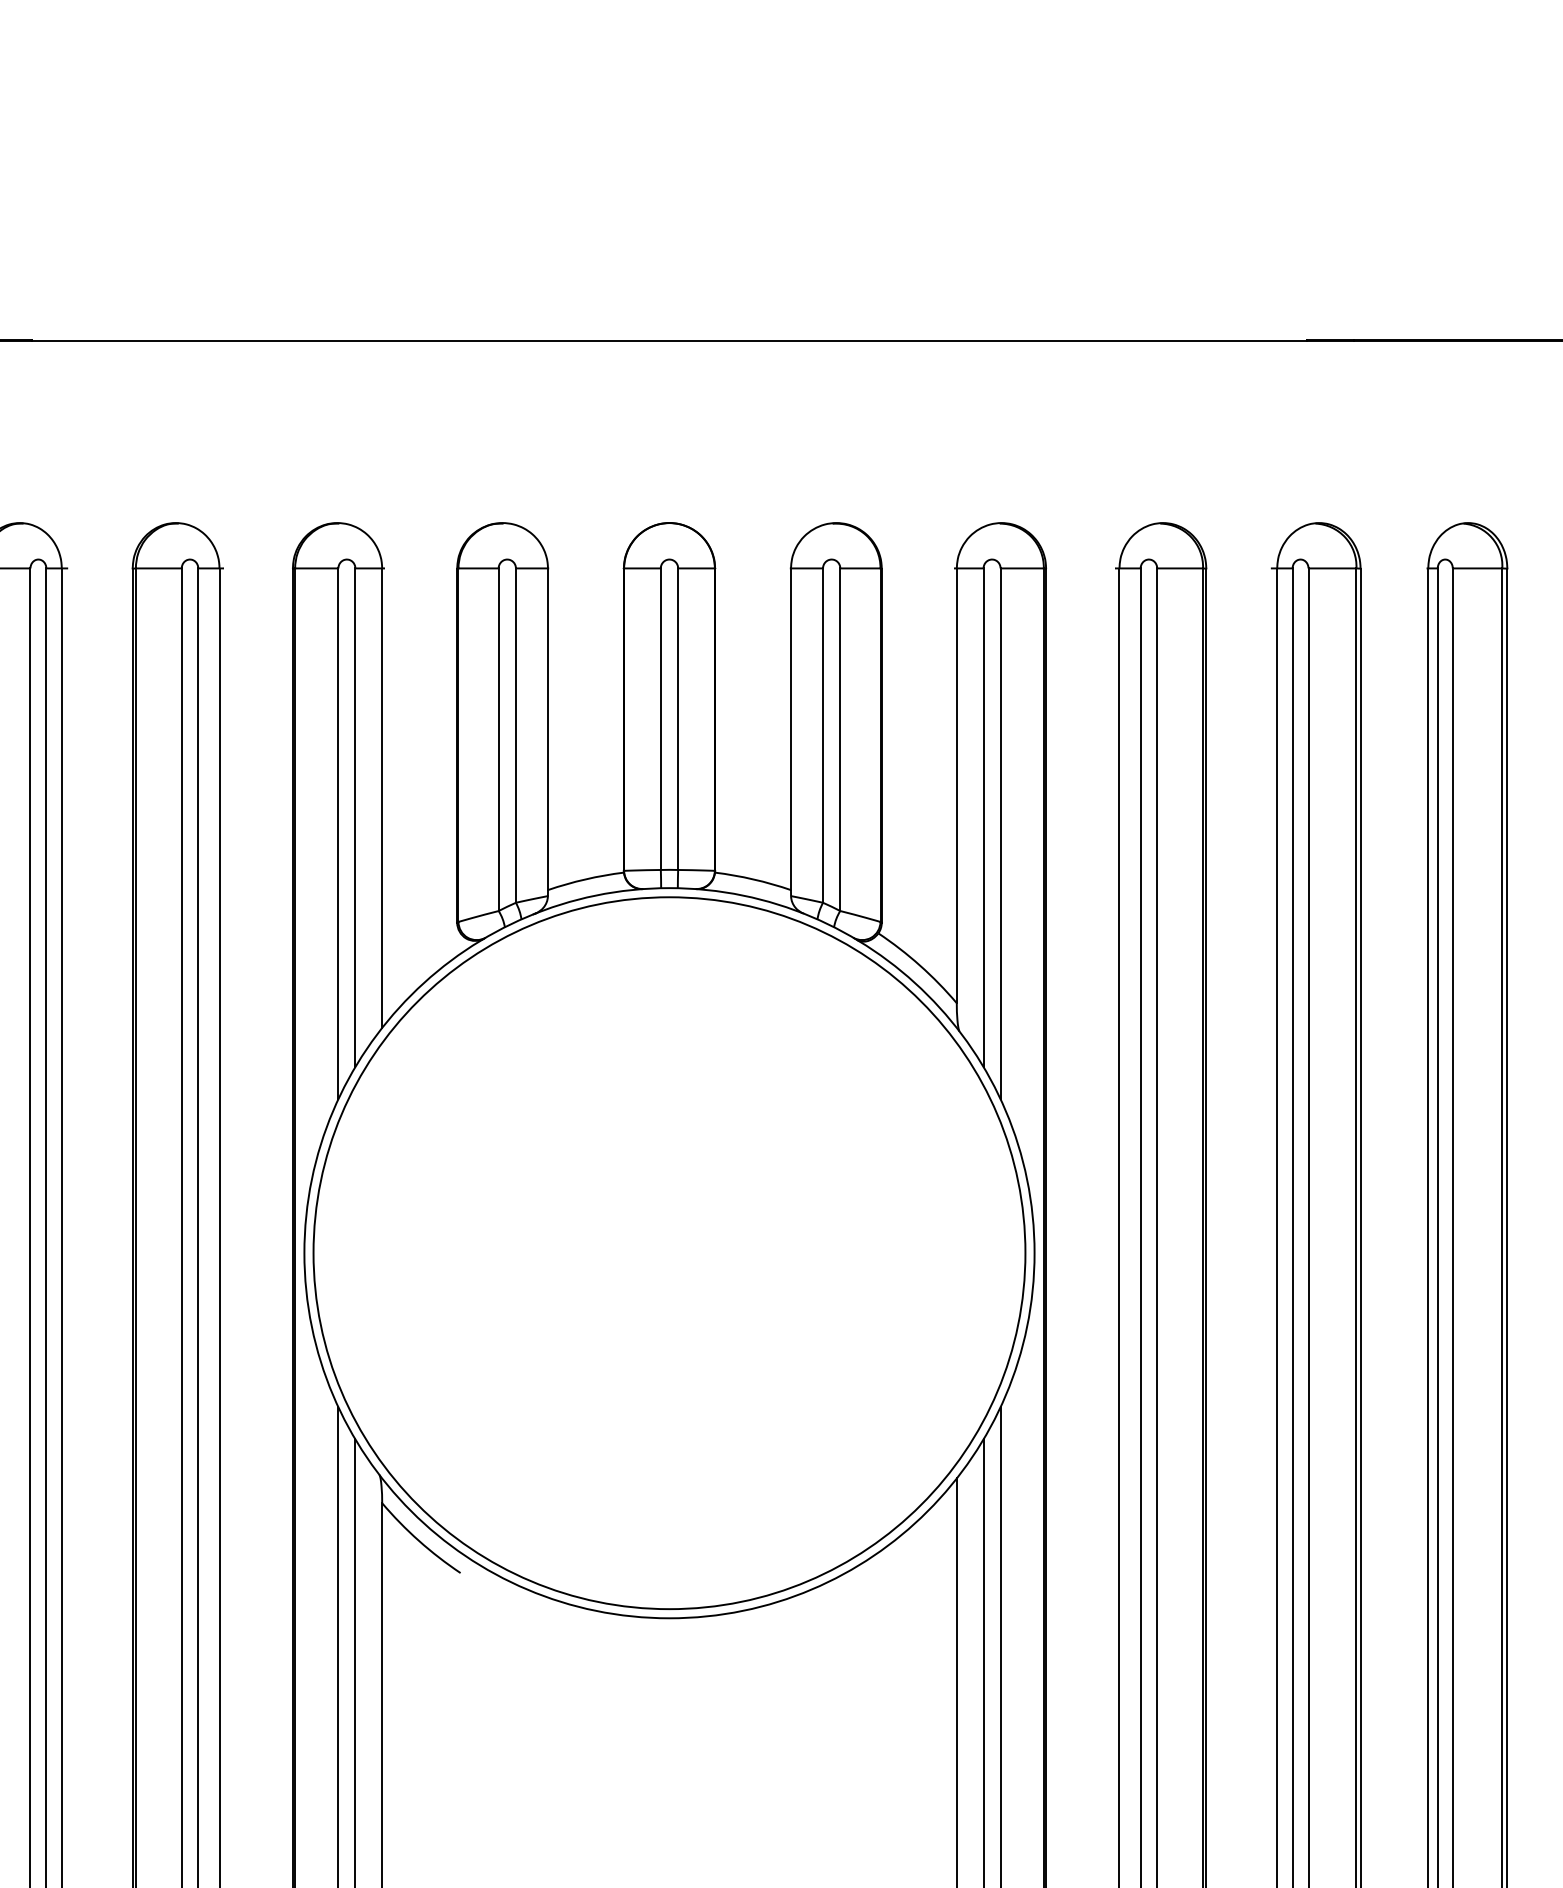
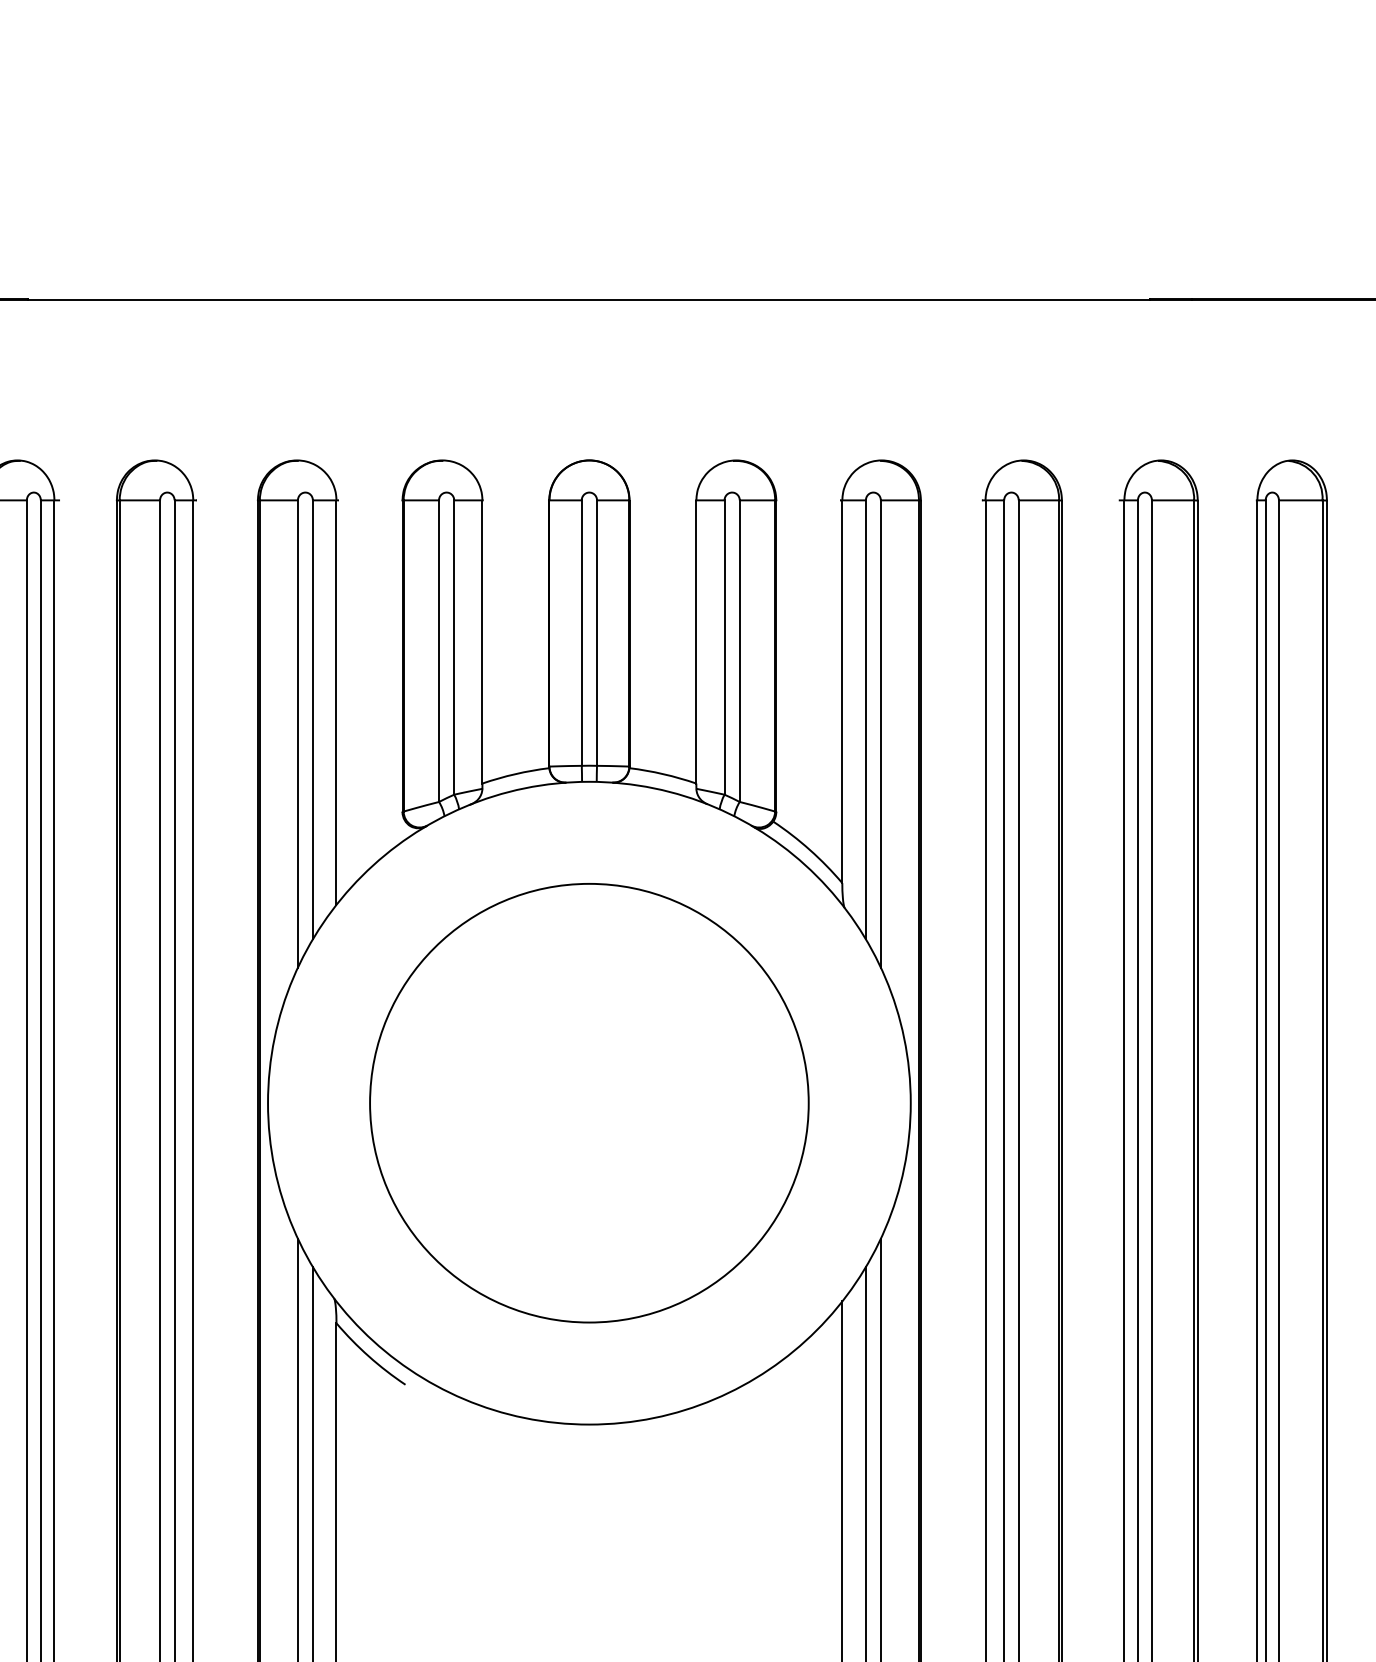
circle: (669, 1253) -> (589, 1103), size x0.7

